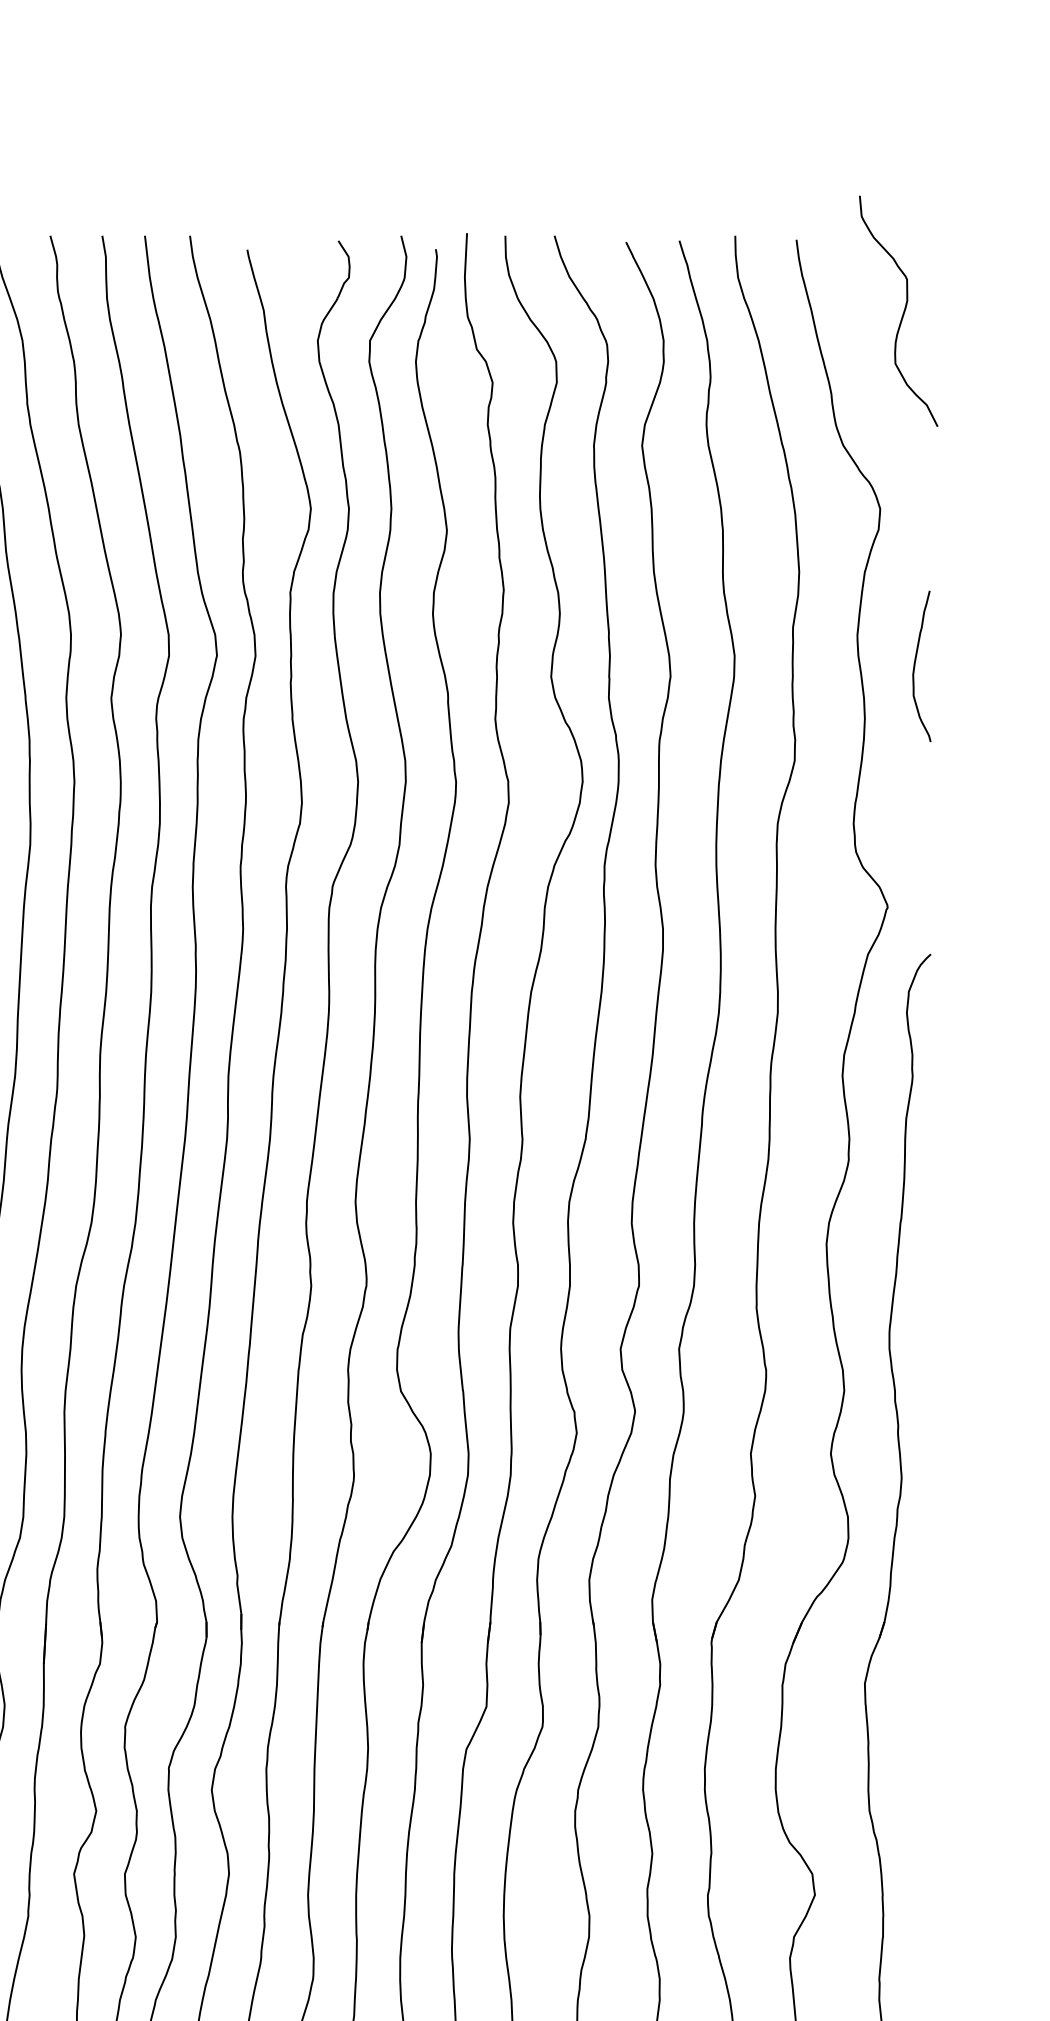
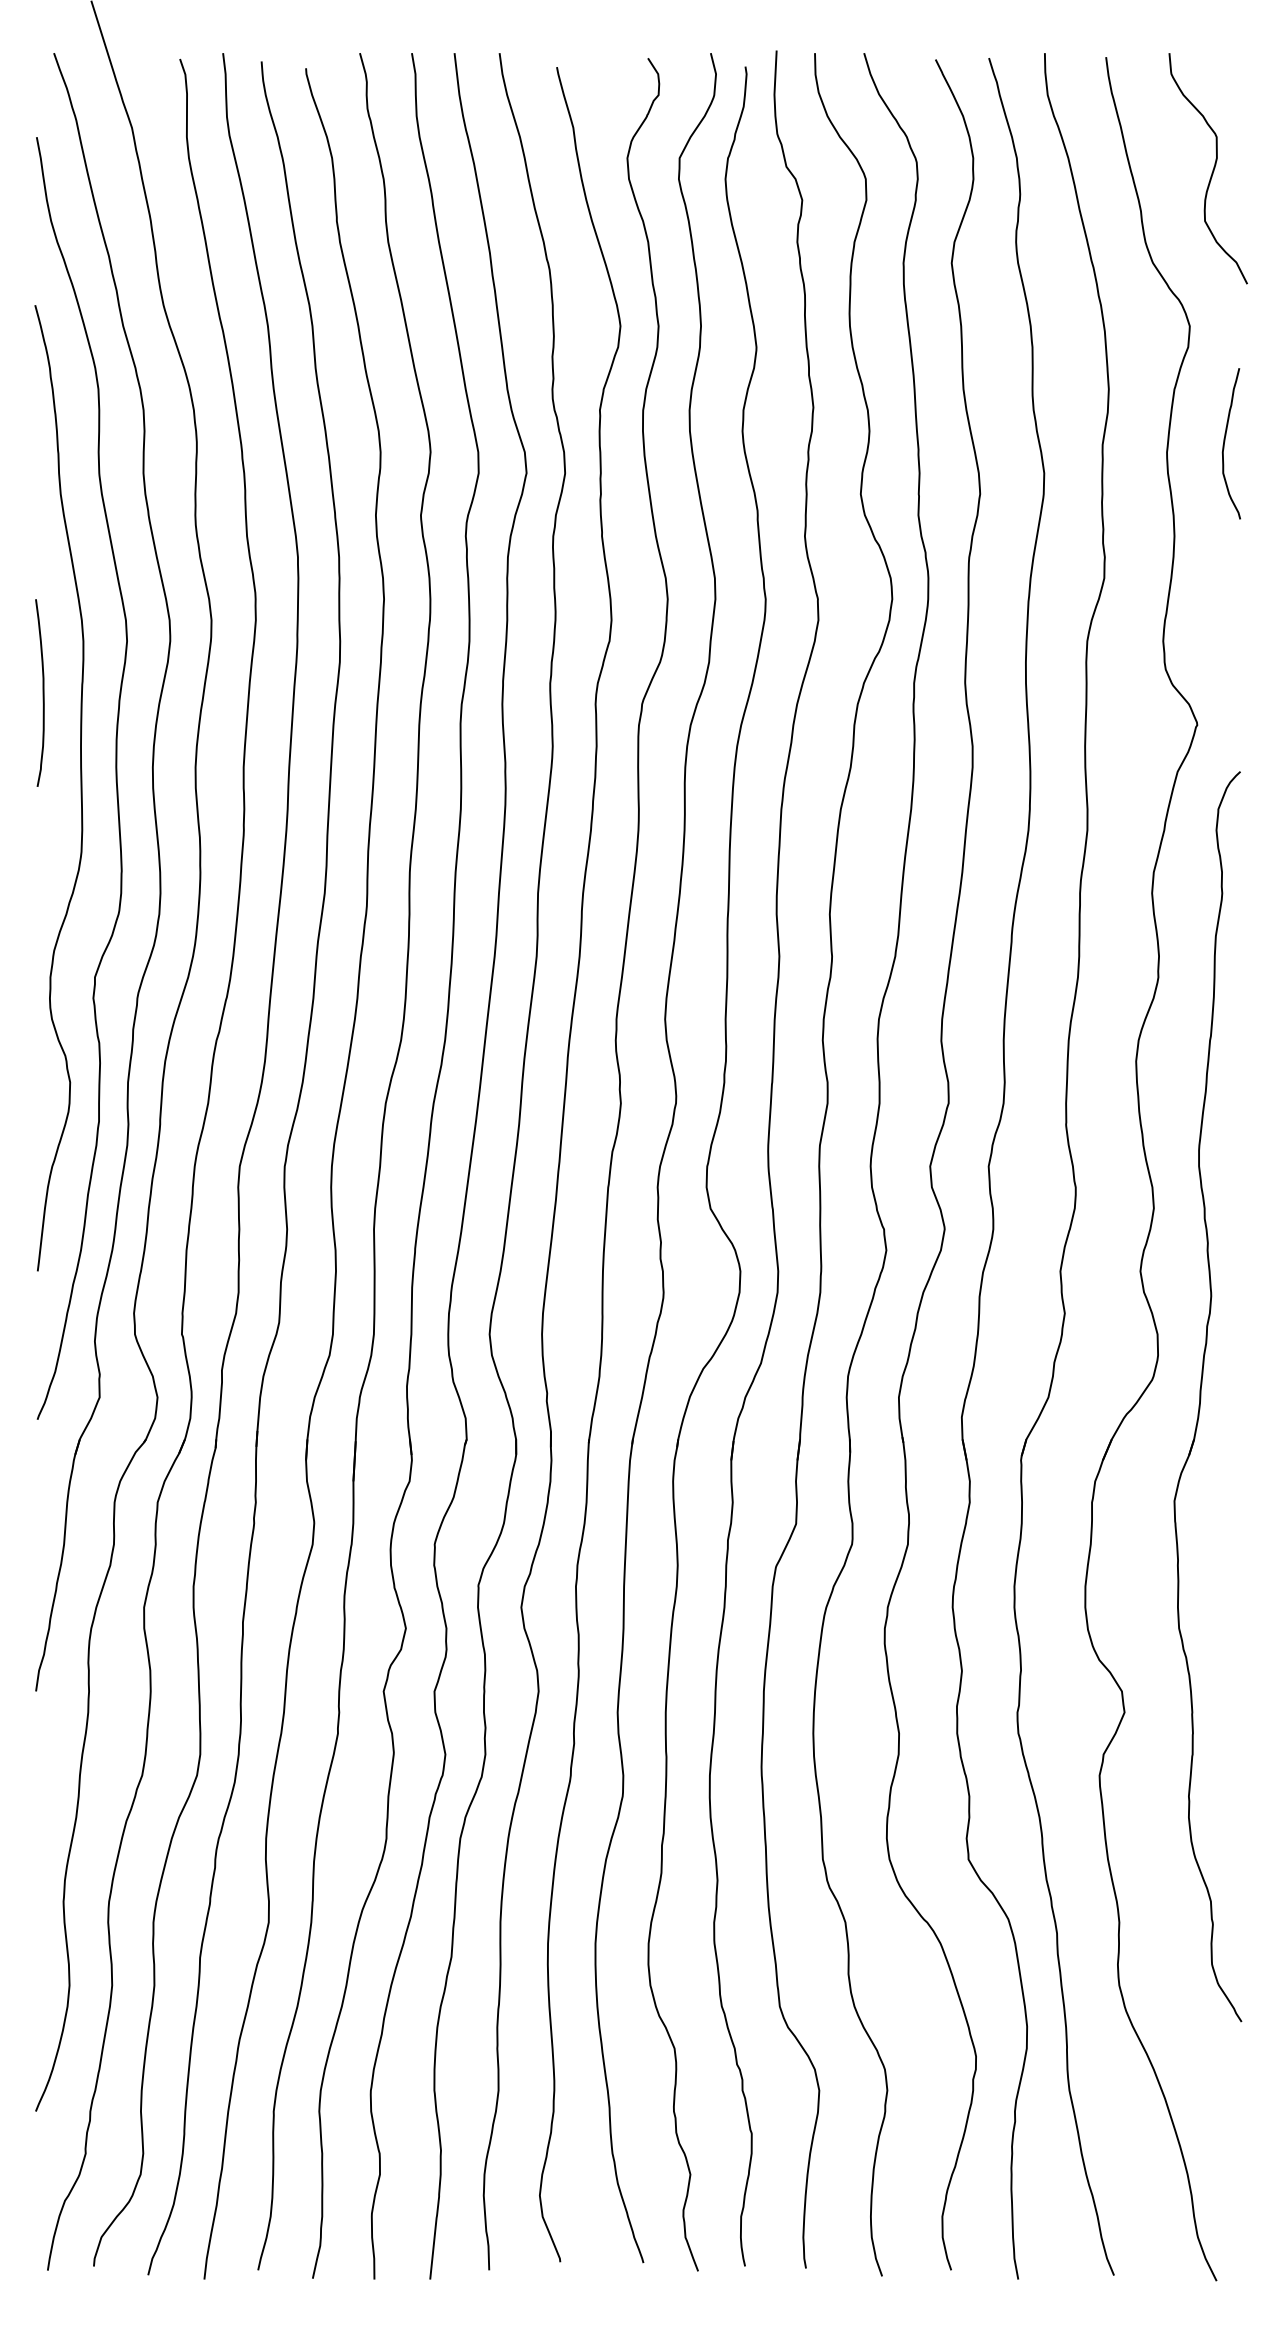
curve: (902, 312) -> (1212, 169), moved
curve: (915, 664) -> (1225, 441), moved

